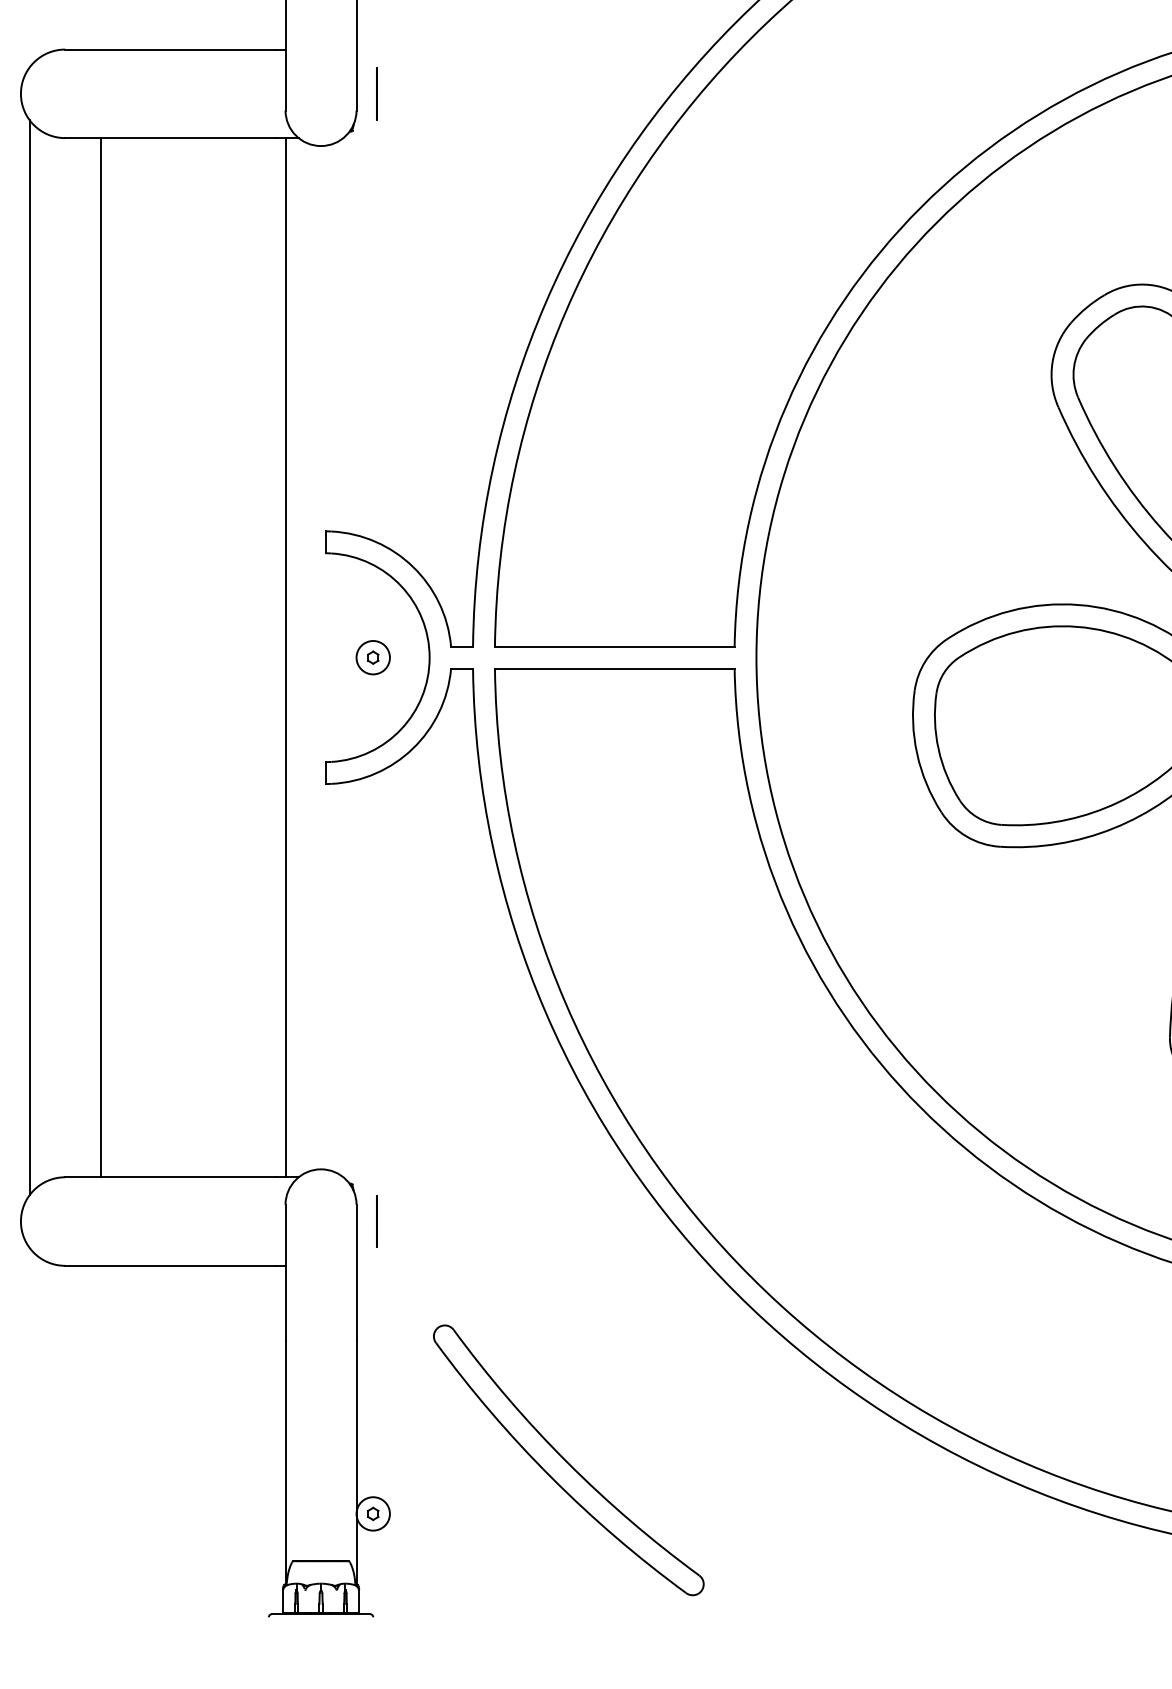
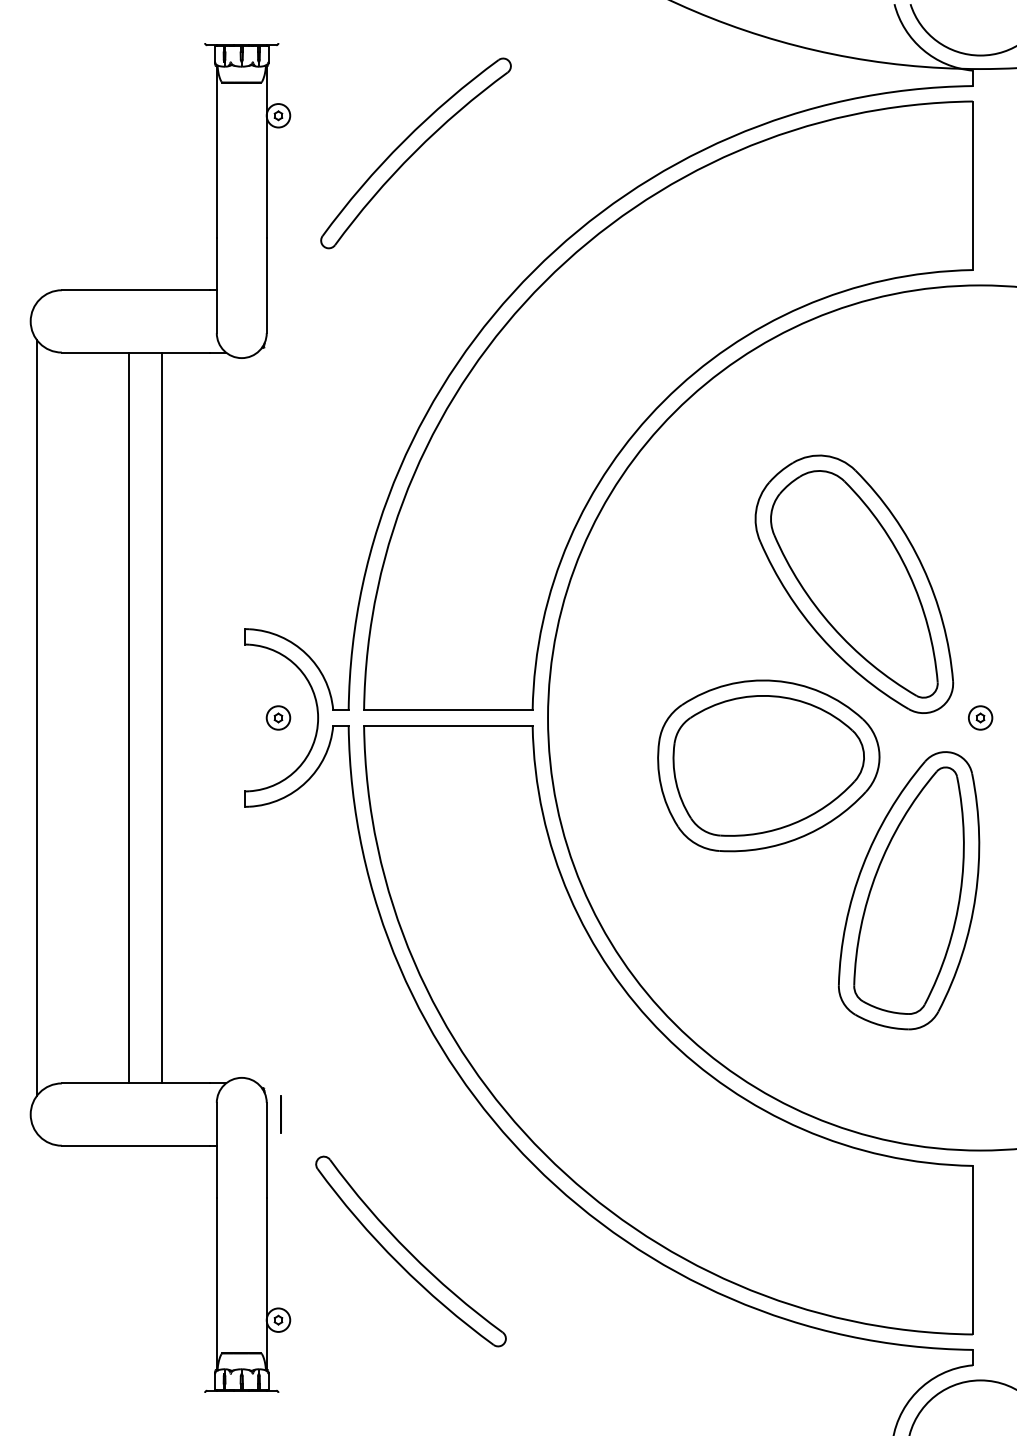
line: (376, 93) -> (280, 321), removed
line: (100, 656) -> (128, 717), moved
line: (285, 656) -> (161, 717), moved
part: (568, 1460) -> (410, 1251), moved

